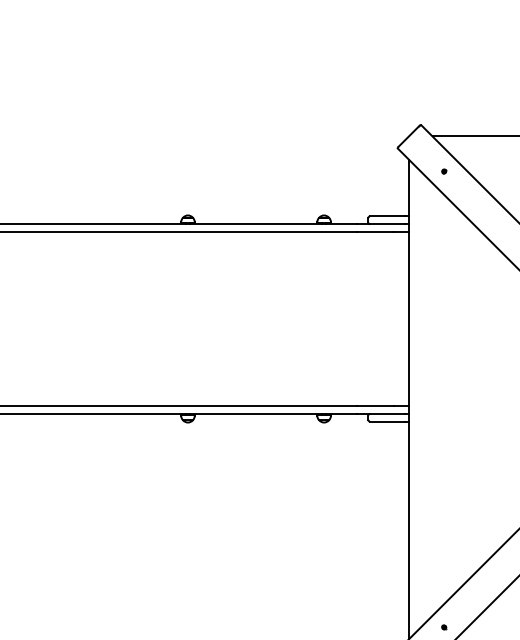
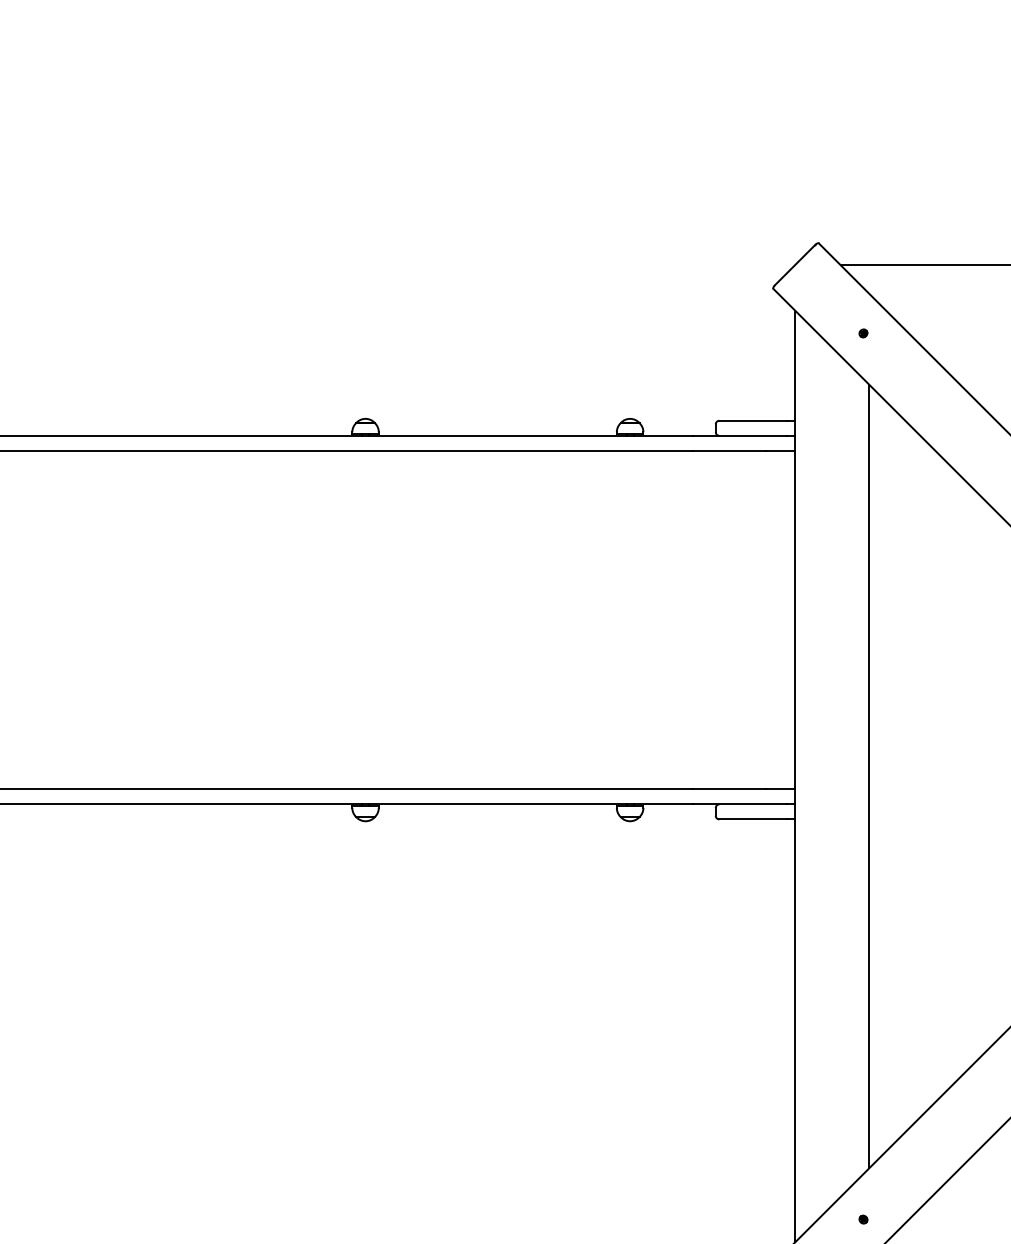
line: (447, 399) -> (869, 776), added

